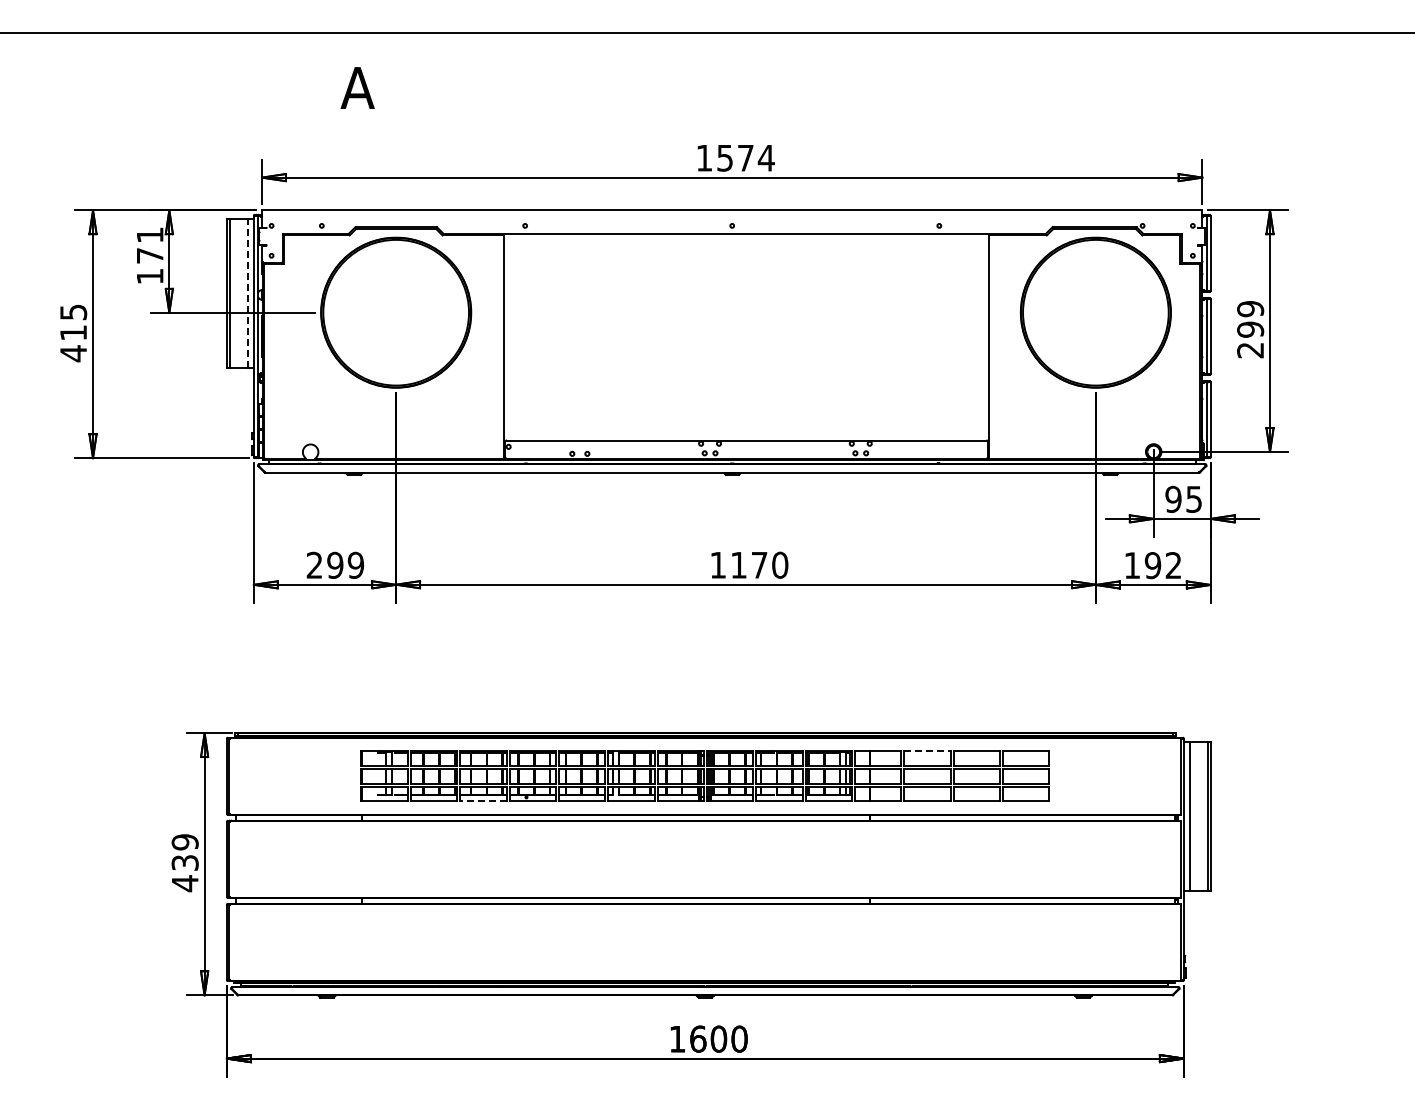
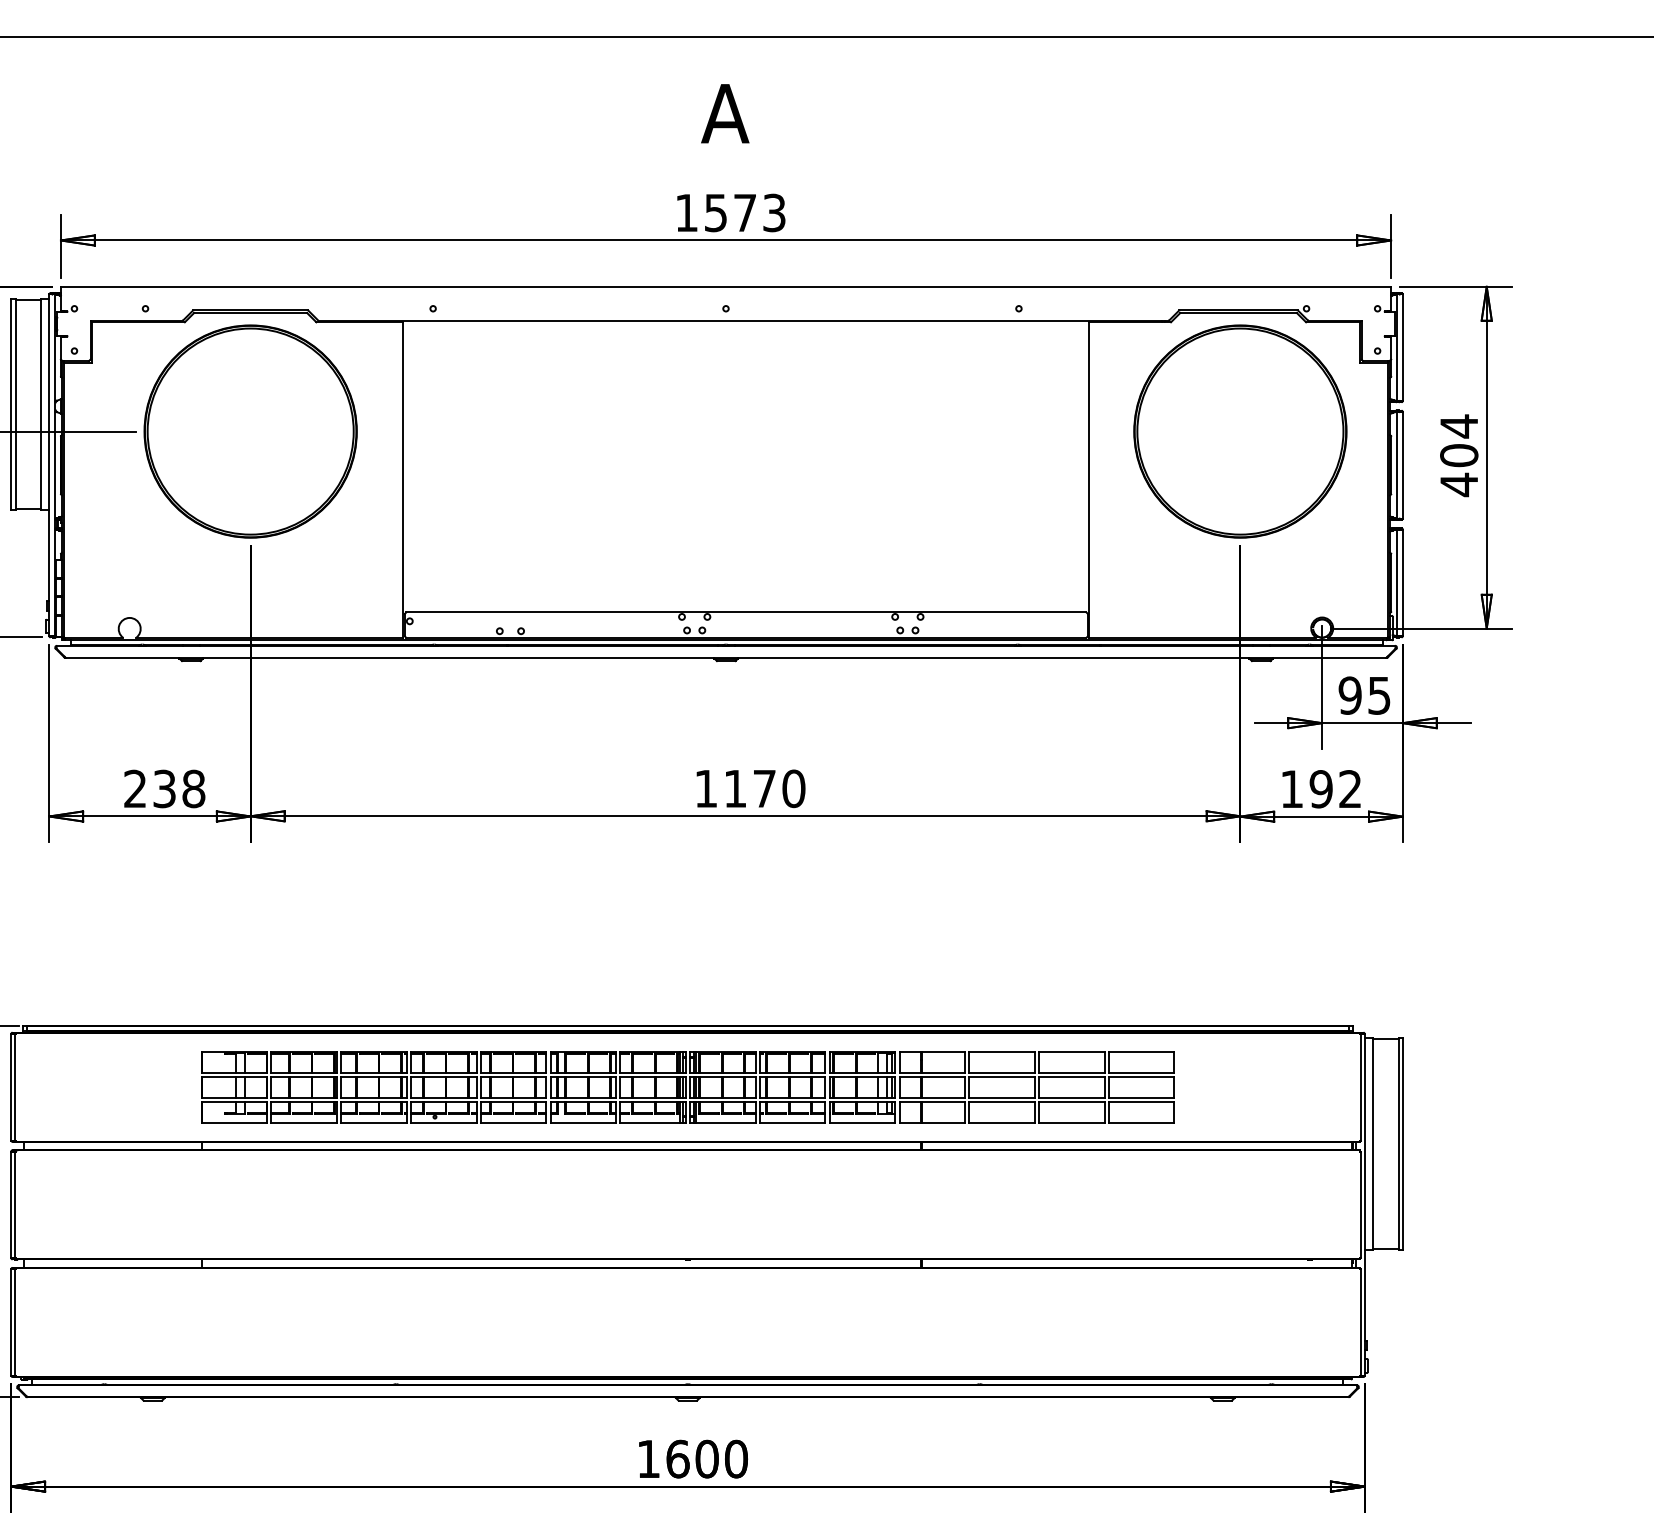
text: (357, 87) -> (724, 113), moved
text: (765, 157) -> (773, 212), 1574 -> 1573
line: (247, 293) -> (40, 404), dashed -> solid
text: (1250, 329) -> (1459, 455), 299 -> 404
text: (345, 564) -> (178, 787), 299 -> 238
line: (927, 751) -> (1002, 1052), dashed -> solid
line: (482, 801) -> (372, 1122), dashed -> solid

